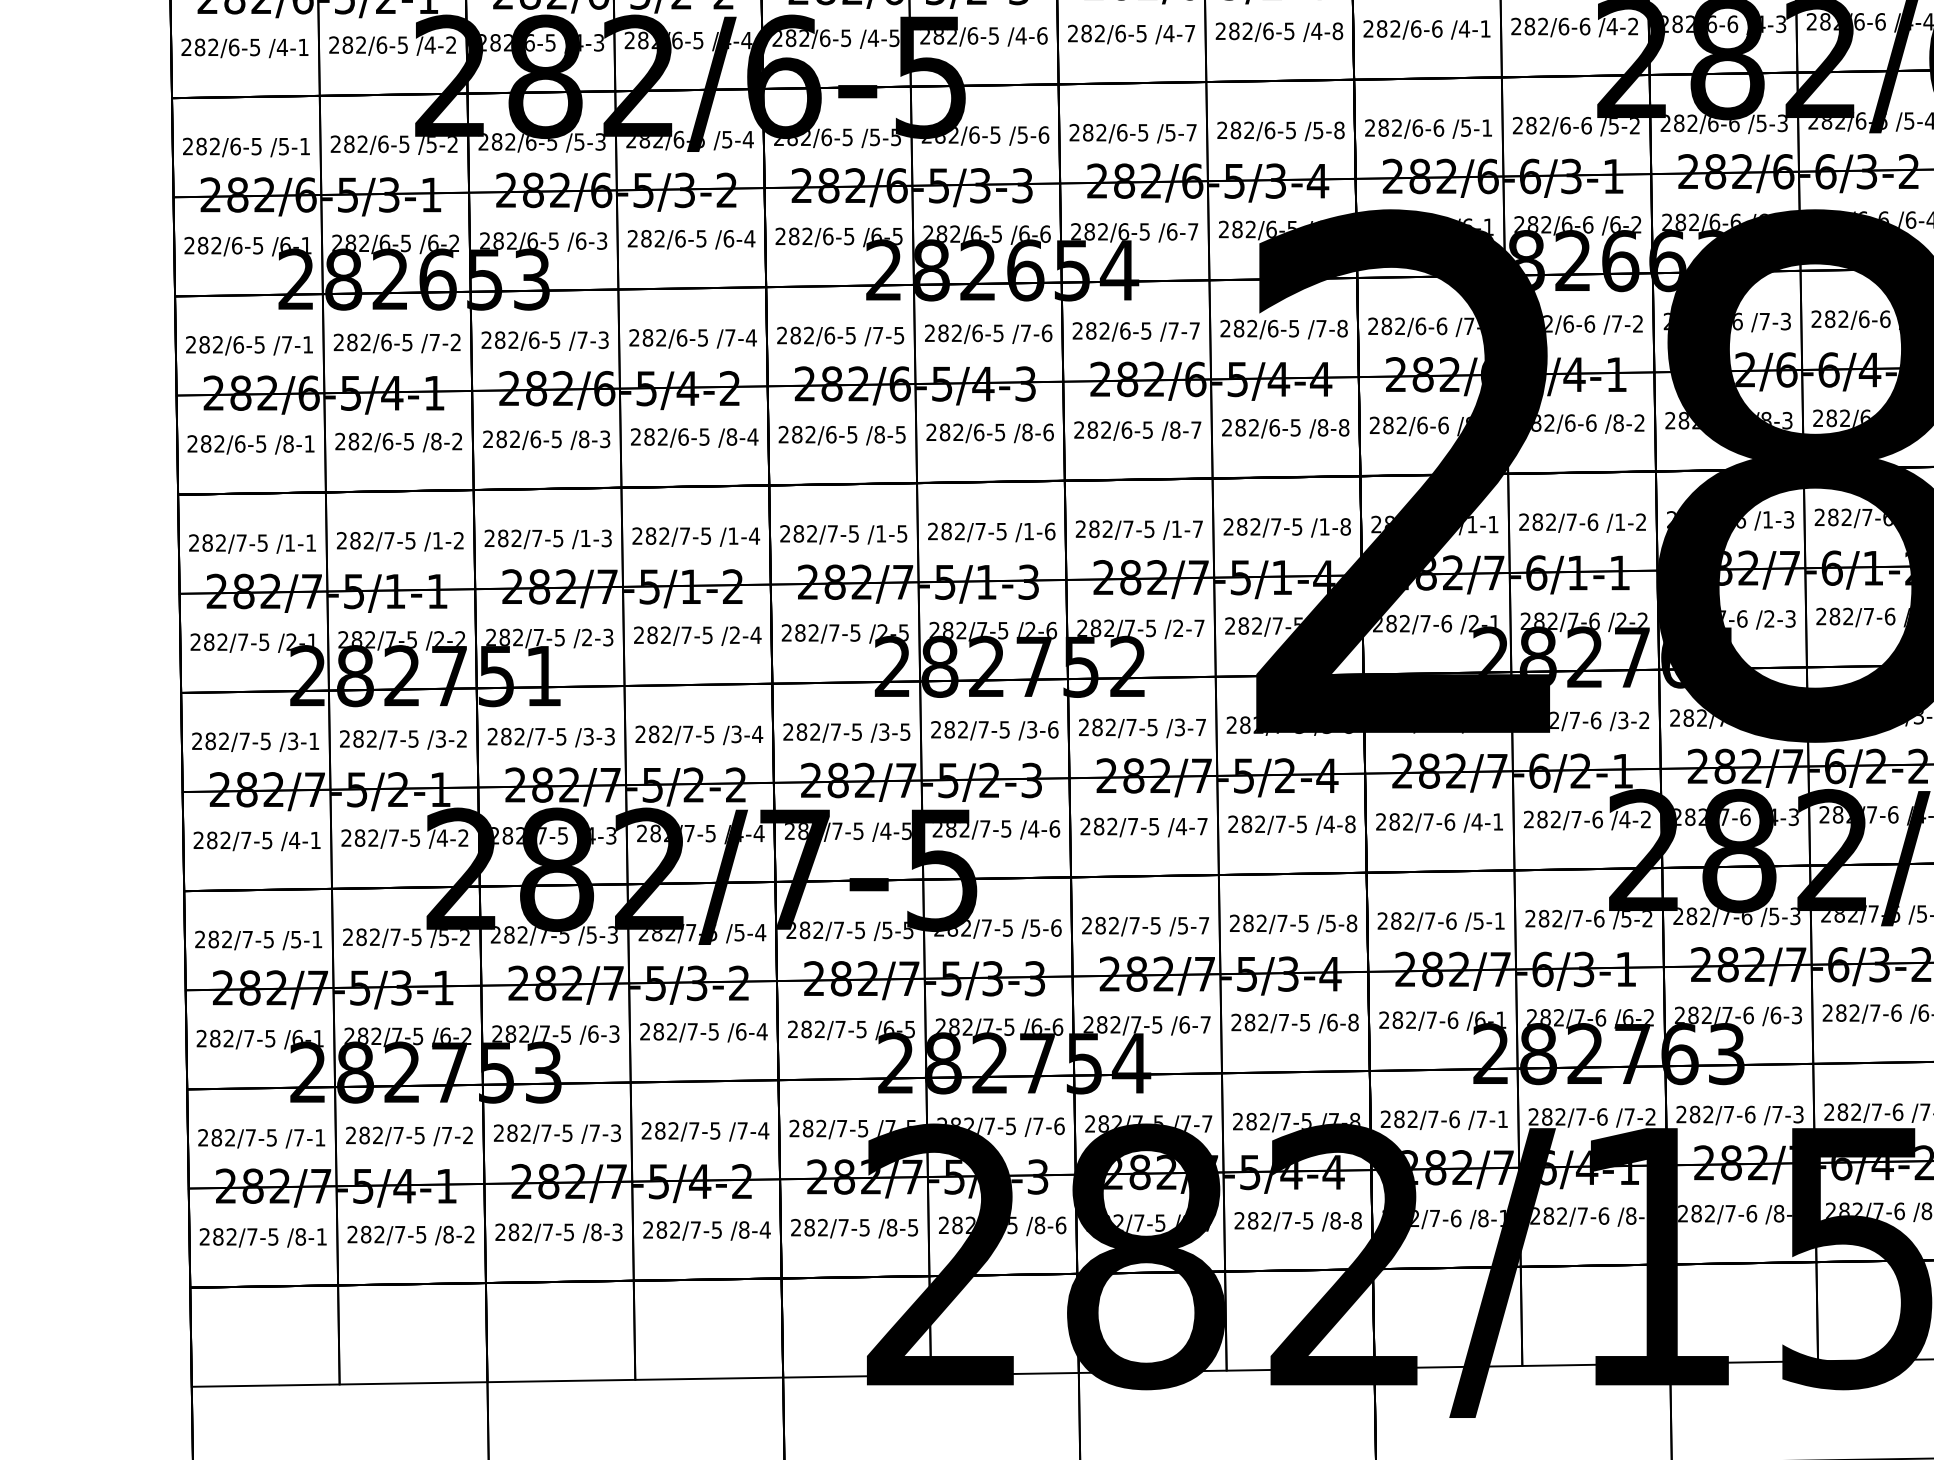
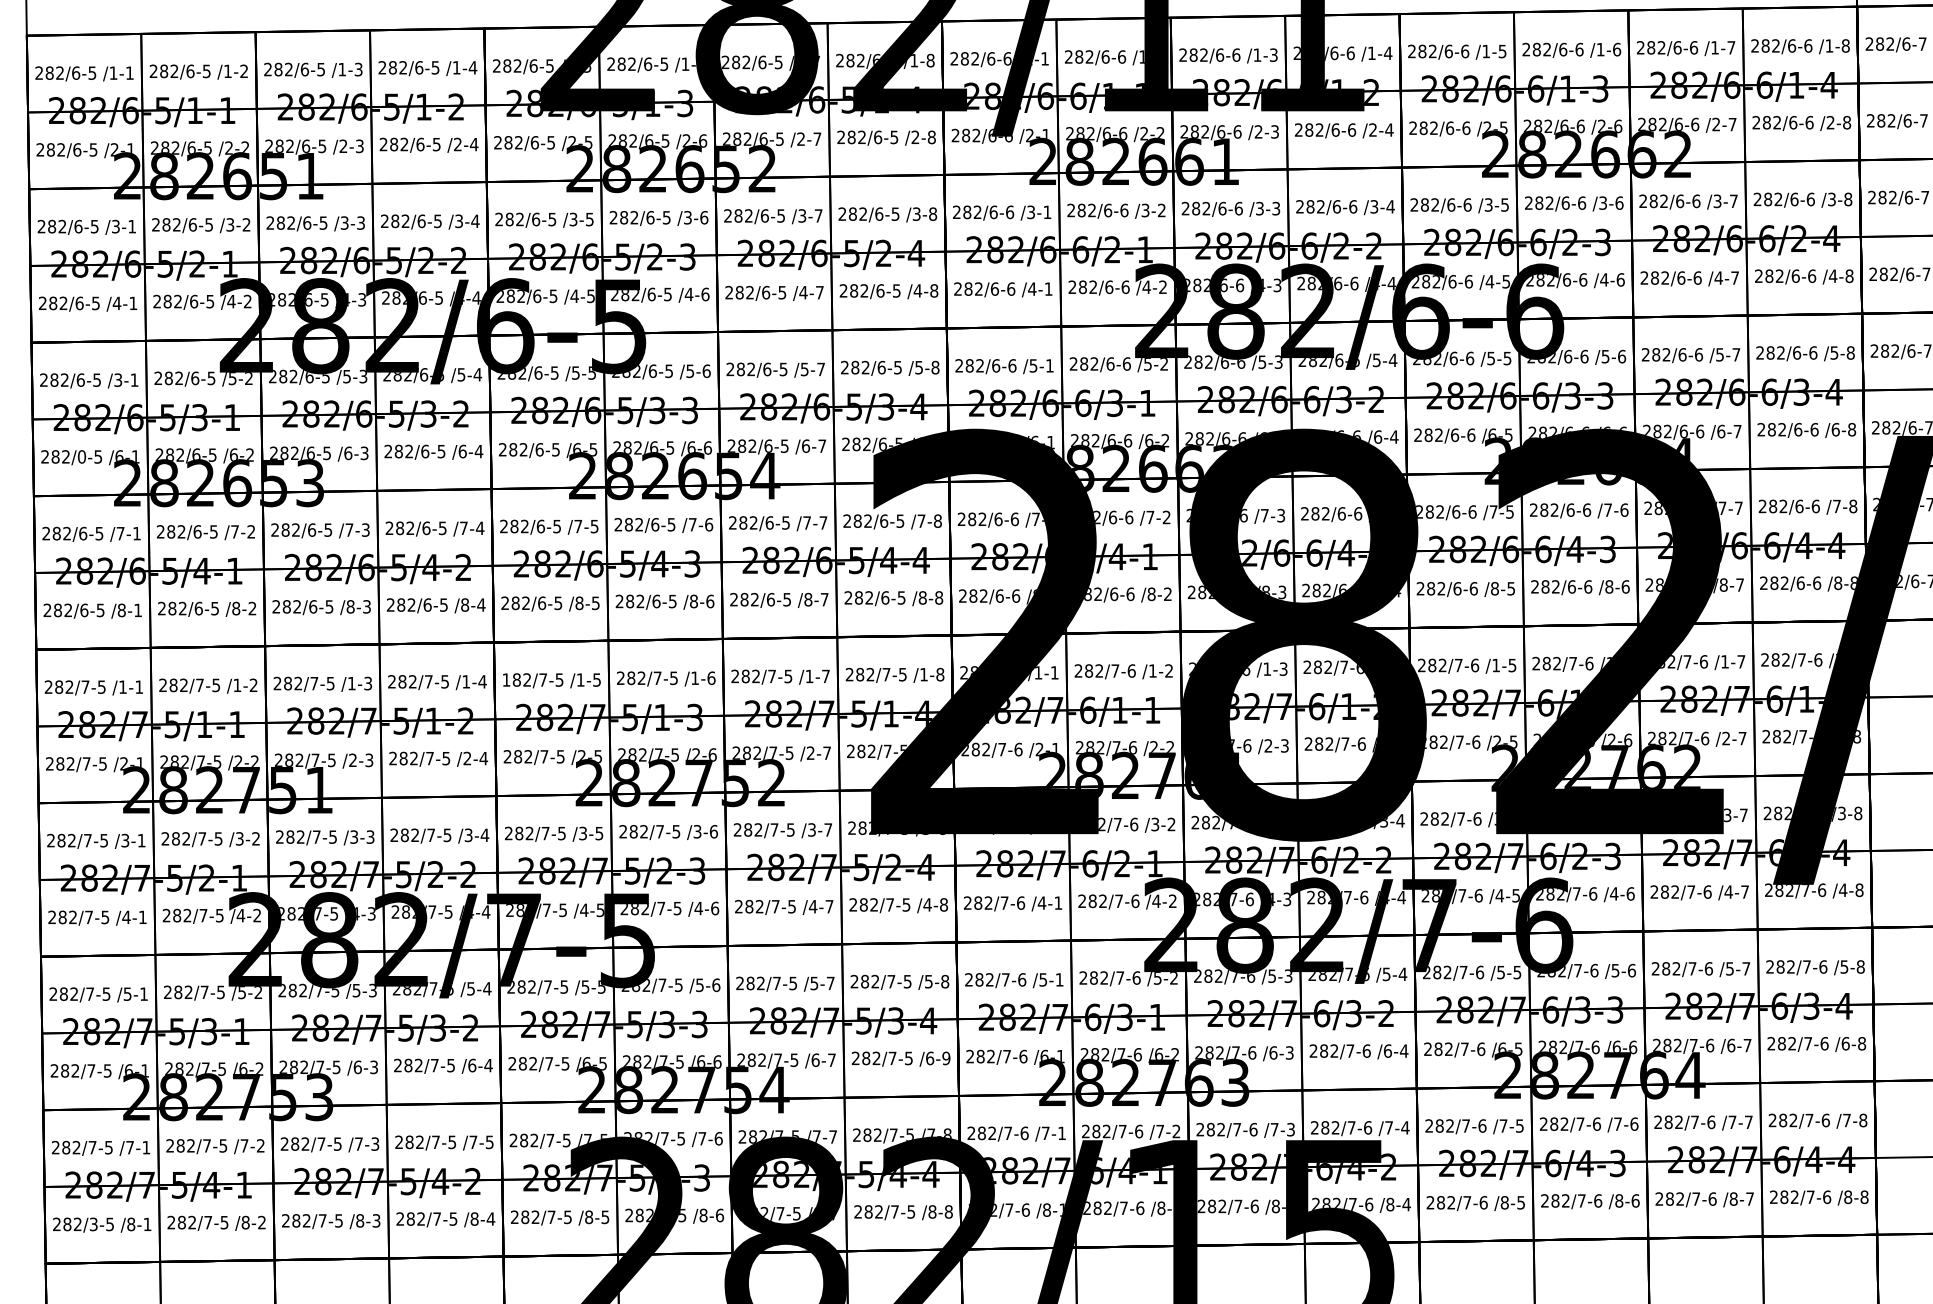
text: (284, 145) -> (118, 379), /5-1 -> /3-1
text: (237, 245) -> (82, 456), 282/6-5 -> 282/0-5
text: (785, 533) -> (506, 679), 282/7-5 -> 182/7-5
text: (1353, 1022) -> (946, 1058), /6-8 -> /6-9
text: (763, 1131) -> (489, 1142), /7-4 -> /7-5
text: (252, 1237) -> (93, 1224), 282/7-5 -> 282/3-5

